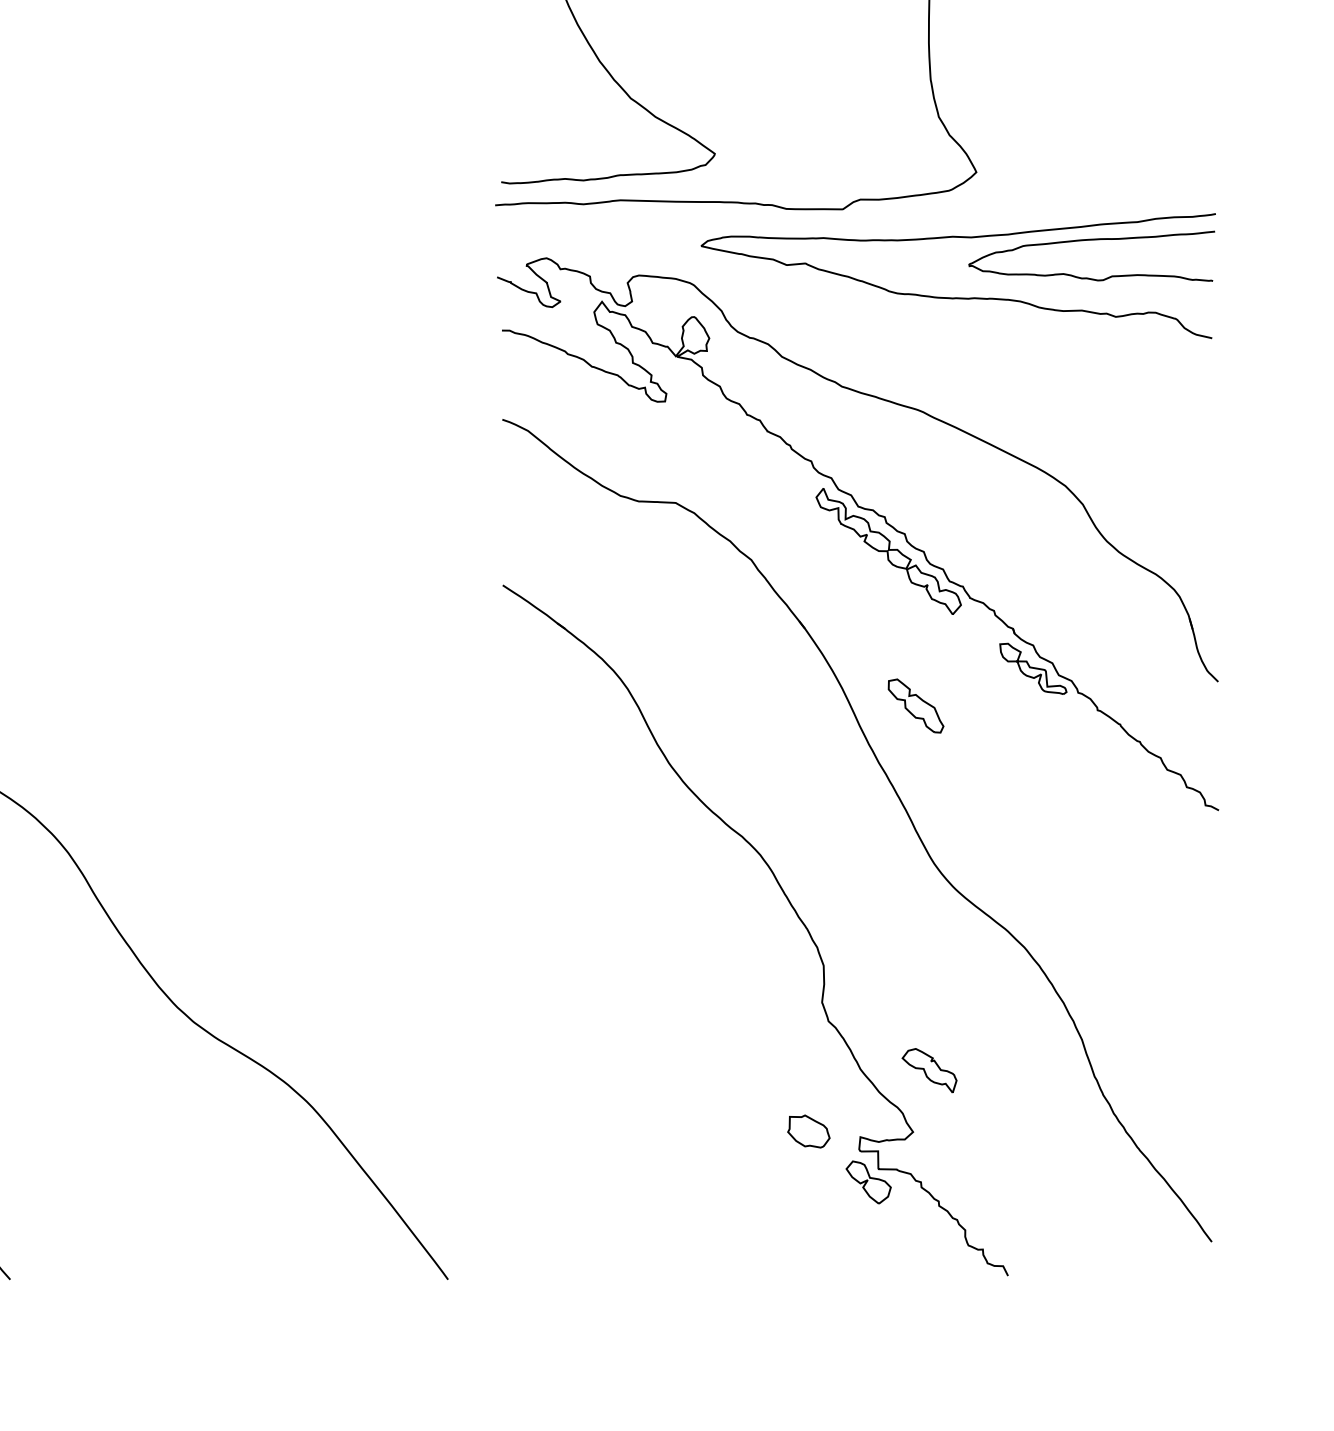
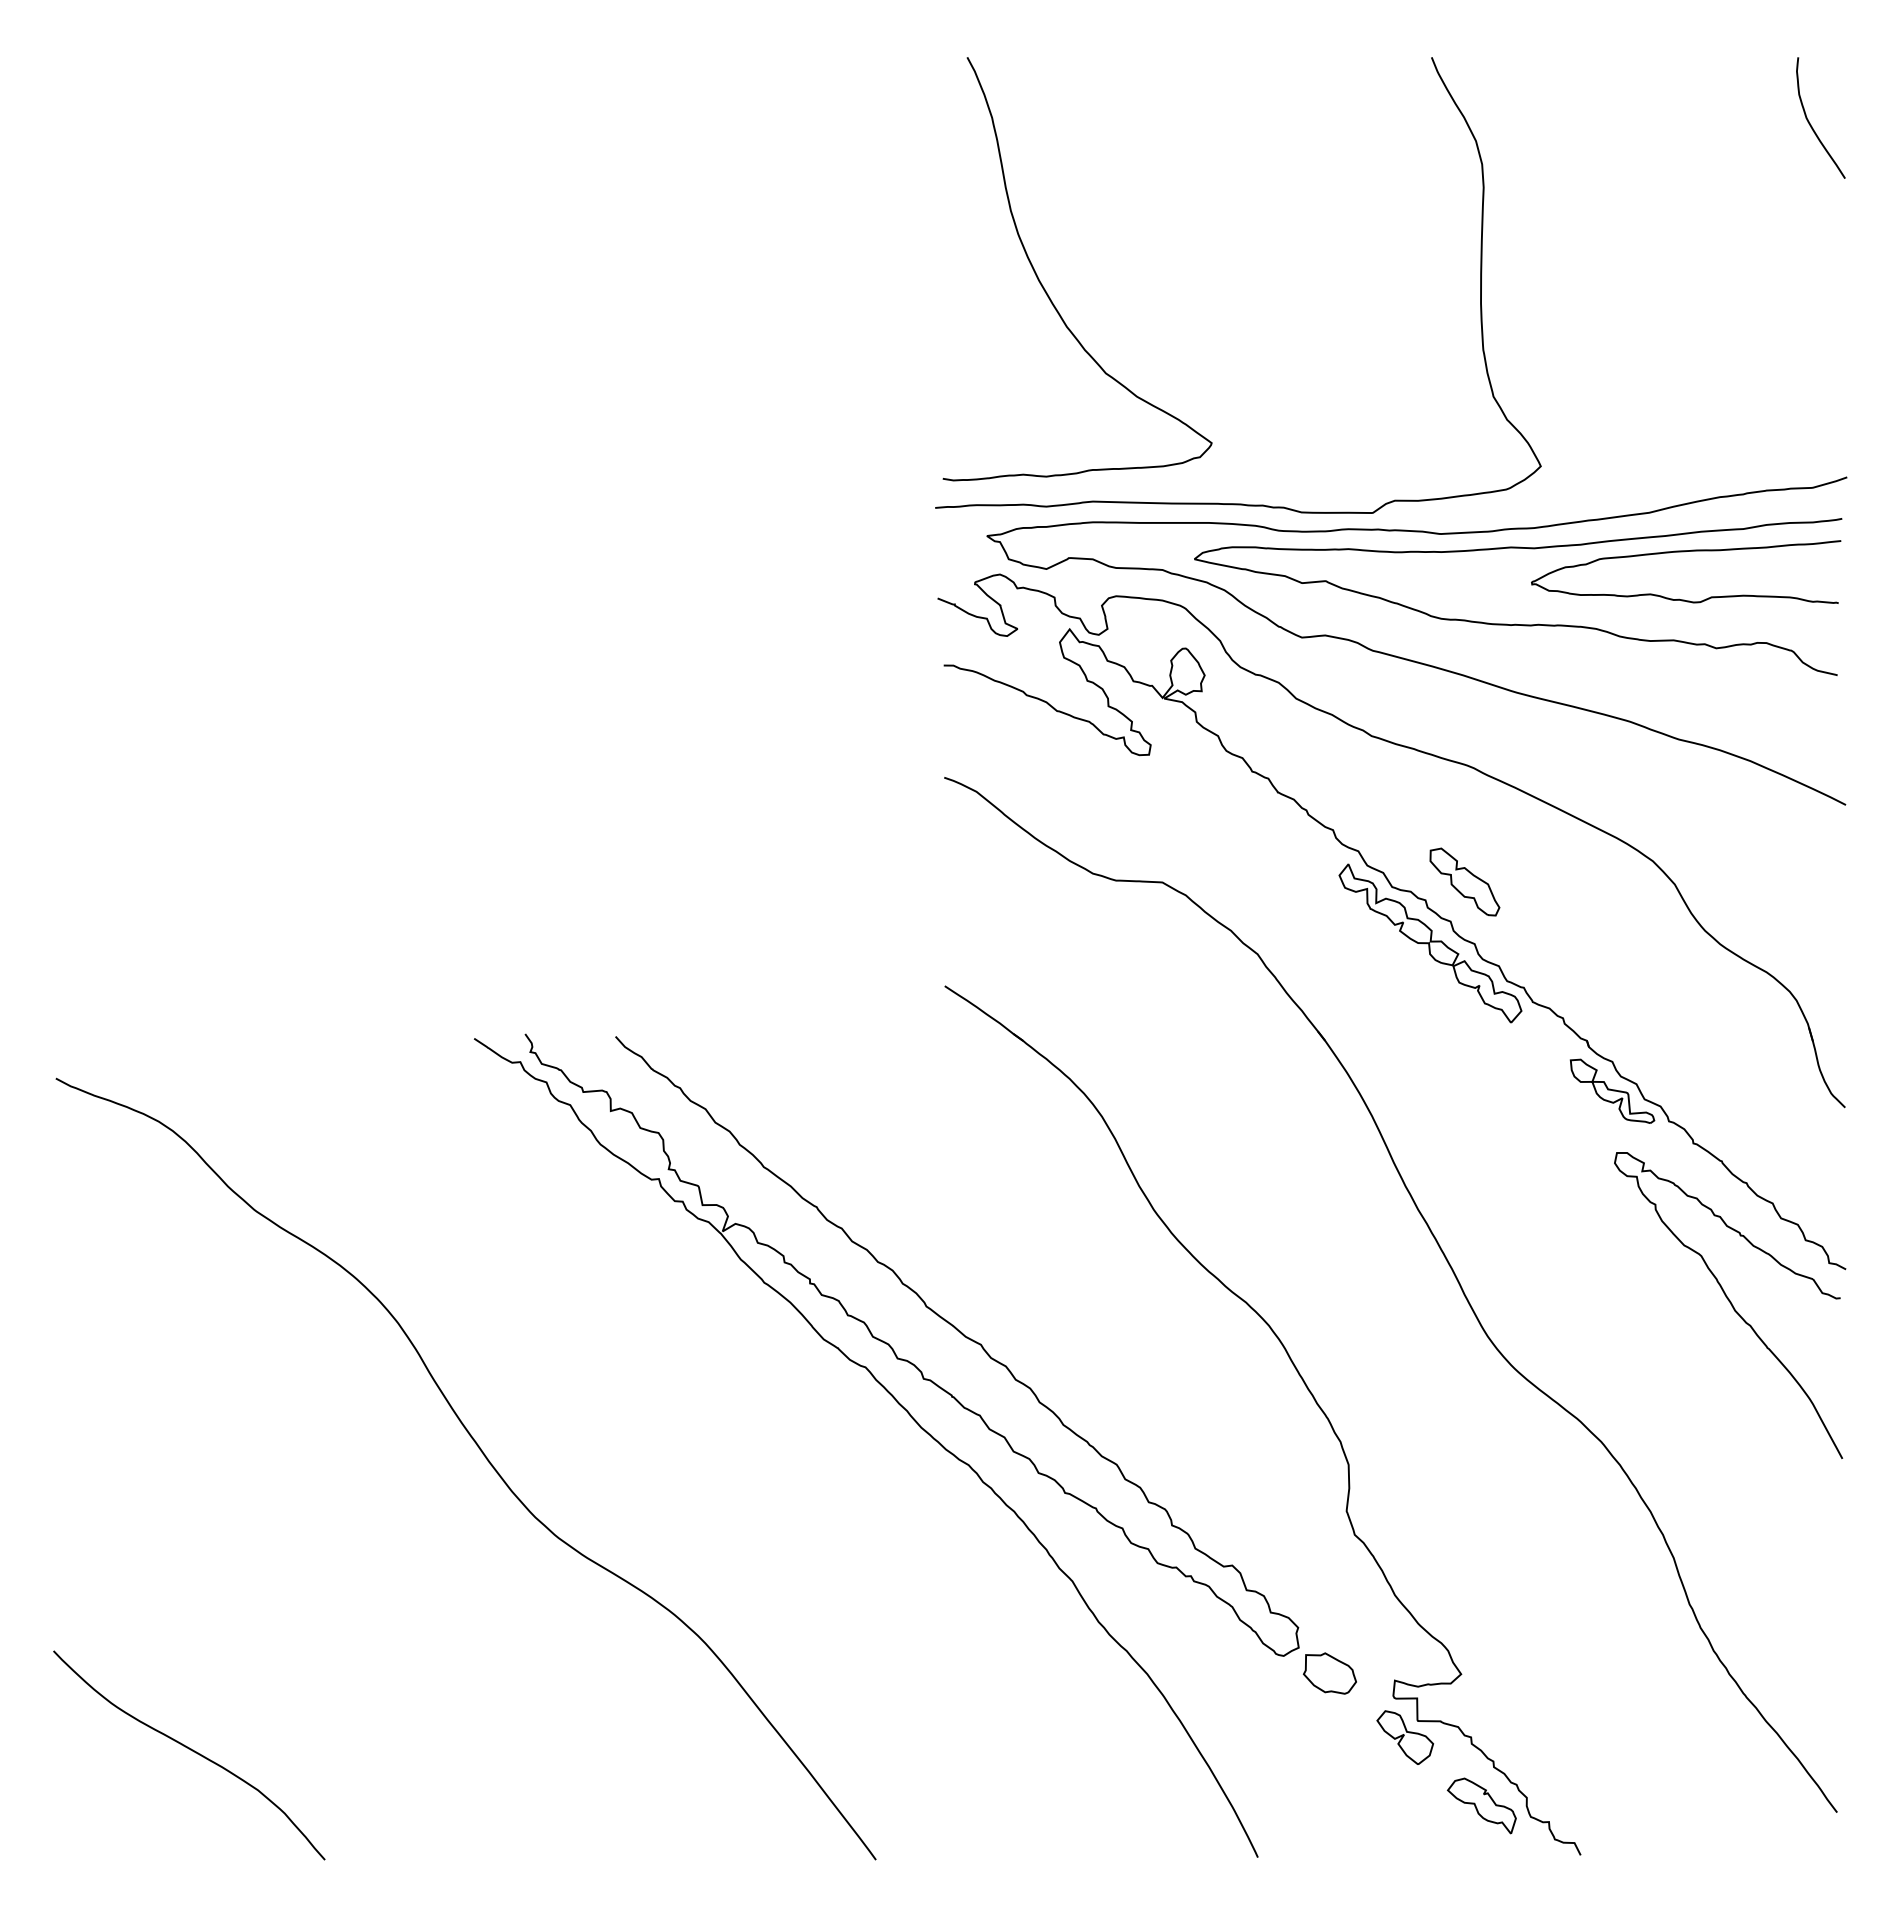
curve: (873, 325) -> (1411, 659), added
part: (915, 705) -> (1464, 881), moved
curve: (1127, 838) -> (1730, 1304), added
part: (477, 929) -> (912, 1419), added
part: (929, 1070) -> (1481, 1805), moved

